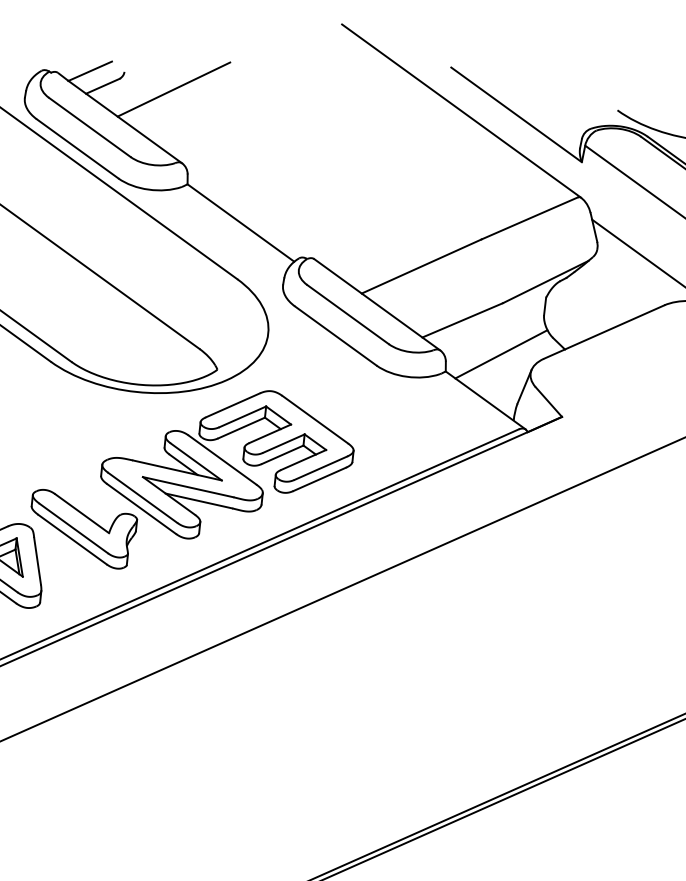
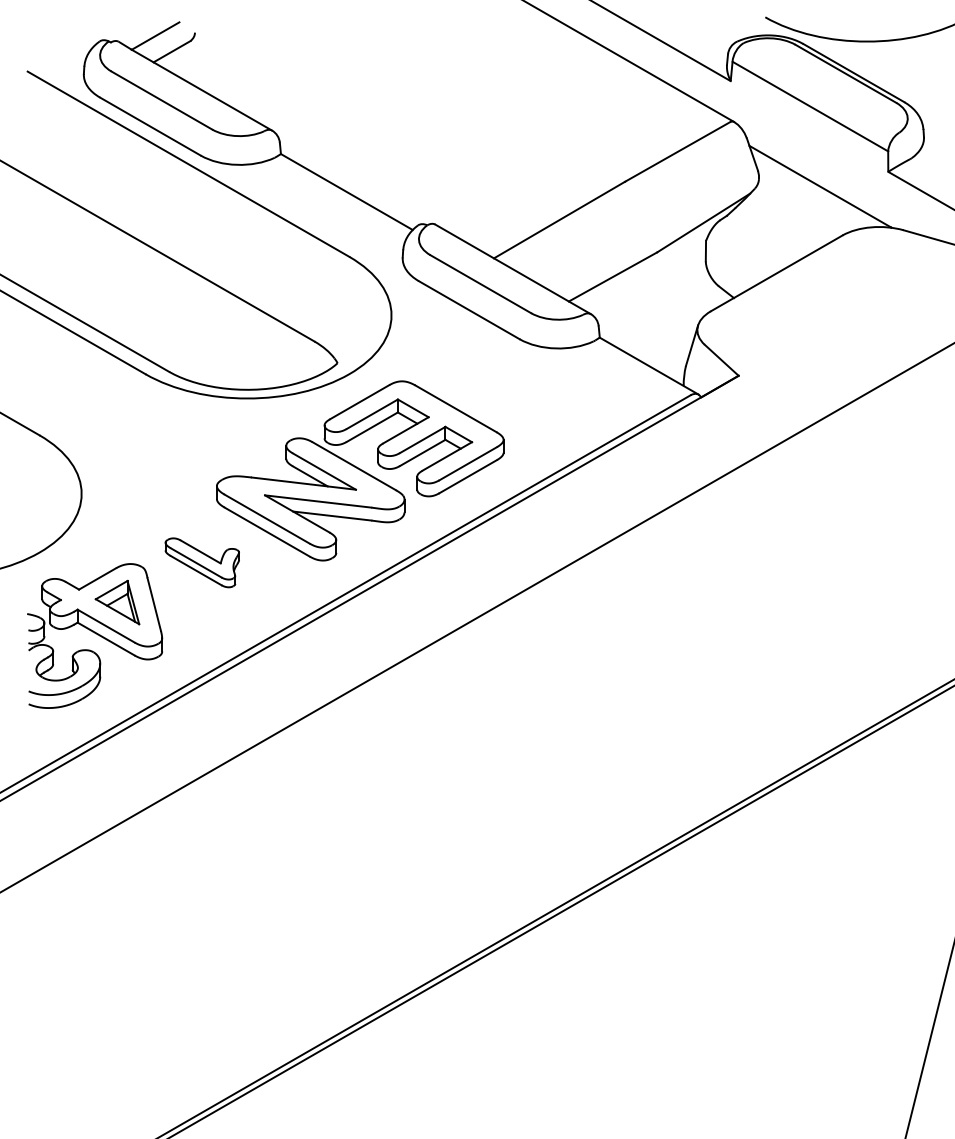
line: (173, 89) -> (253, 46), removed
line: (501, 354) -> (661, 311), removed
part: (82, 529) -> (202, 562), size x0.6

